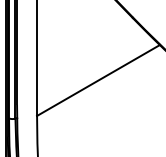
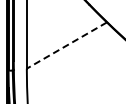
line: (97, 80) -> (66, 45), solid -> dashed

